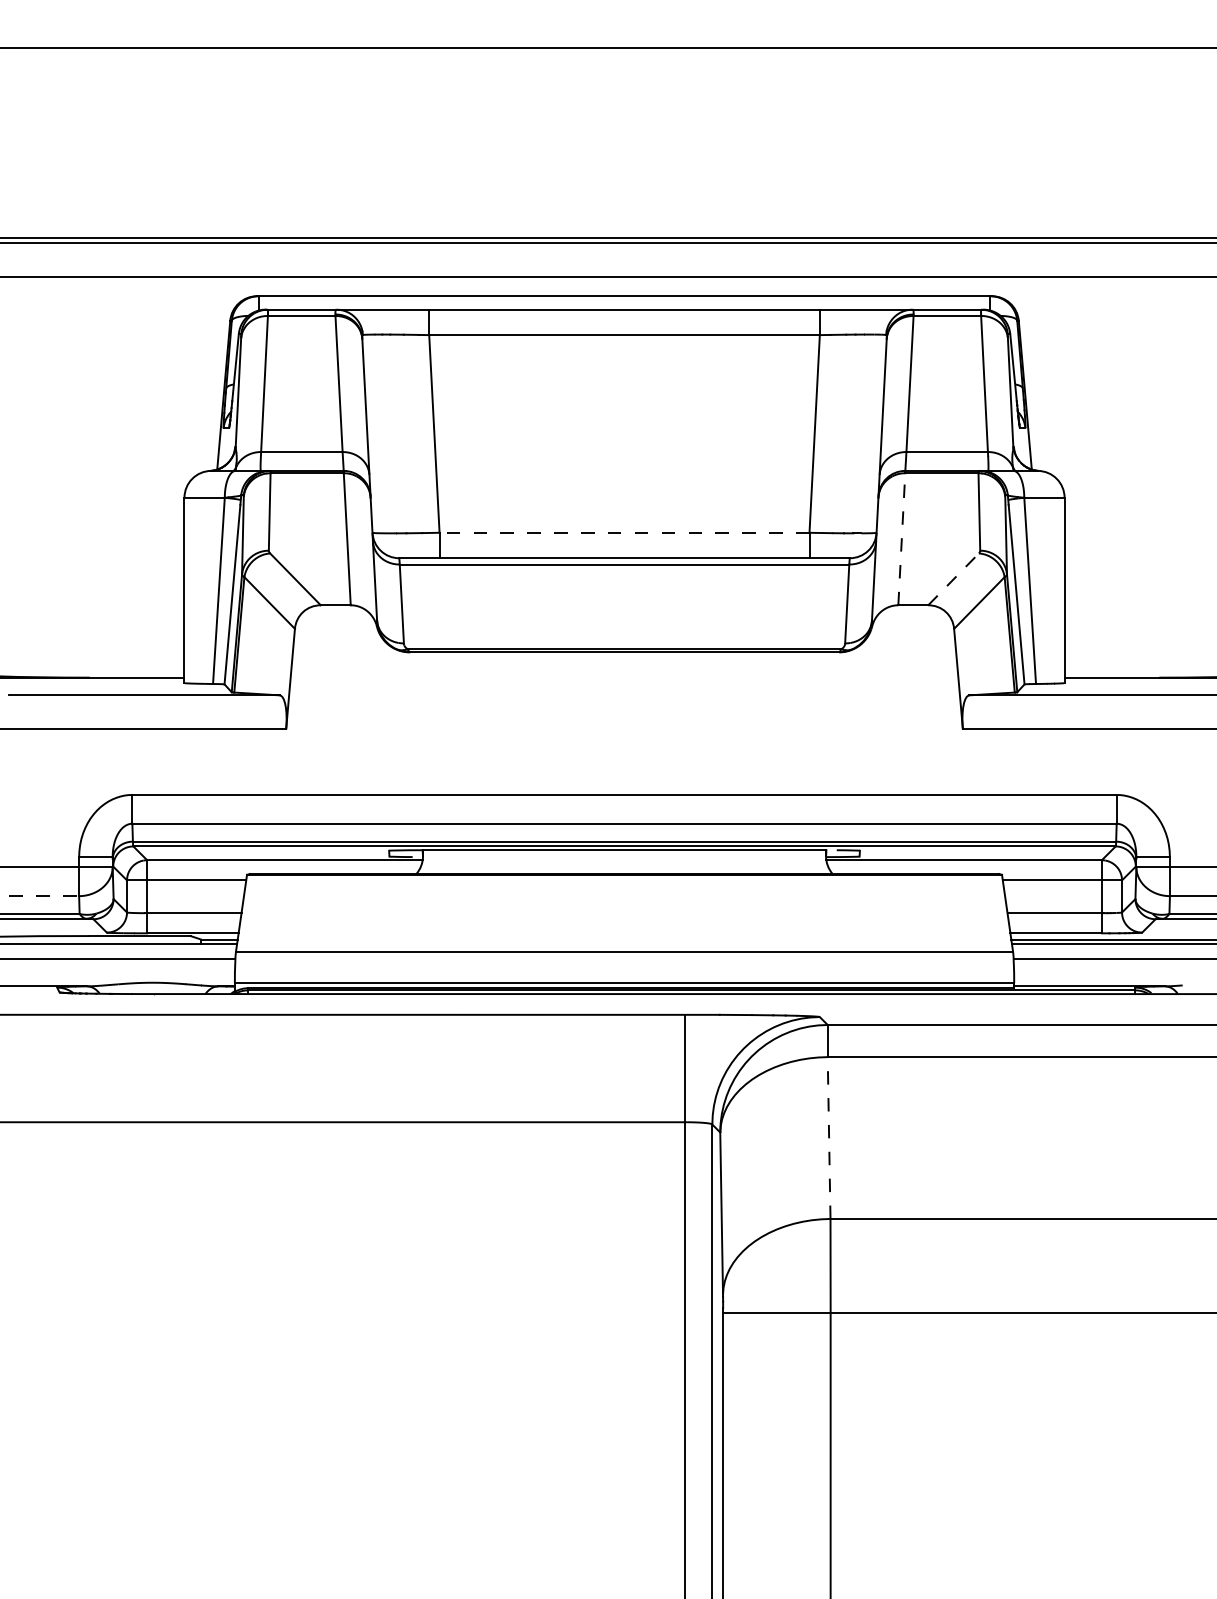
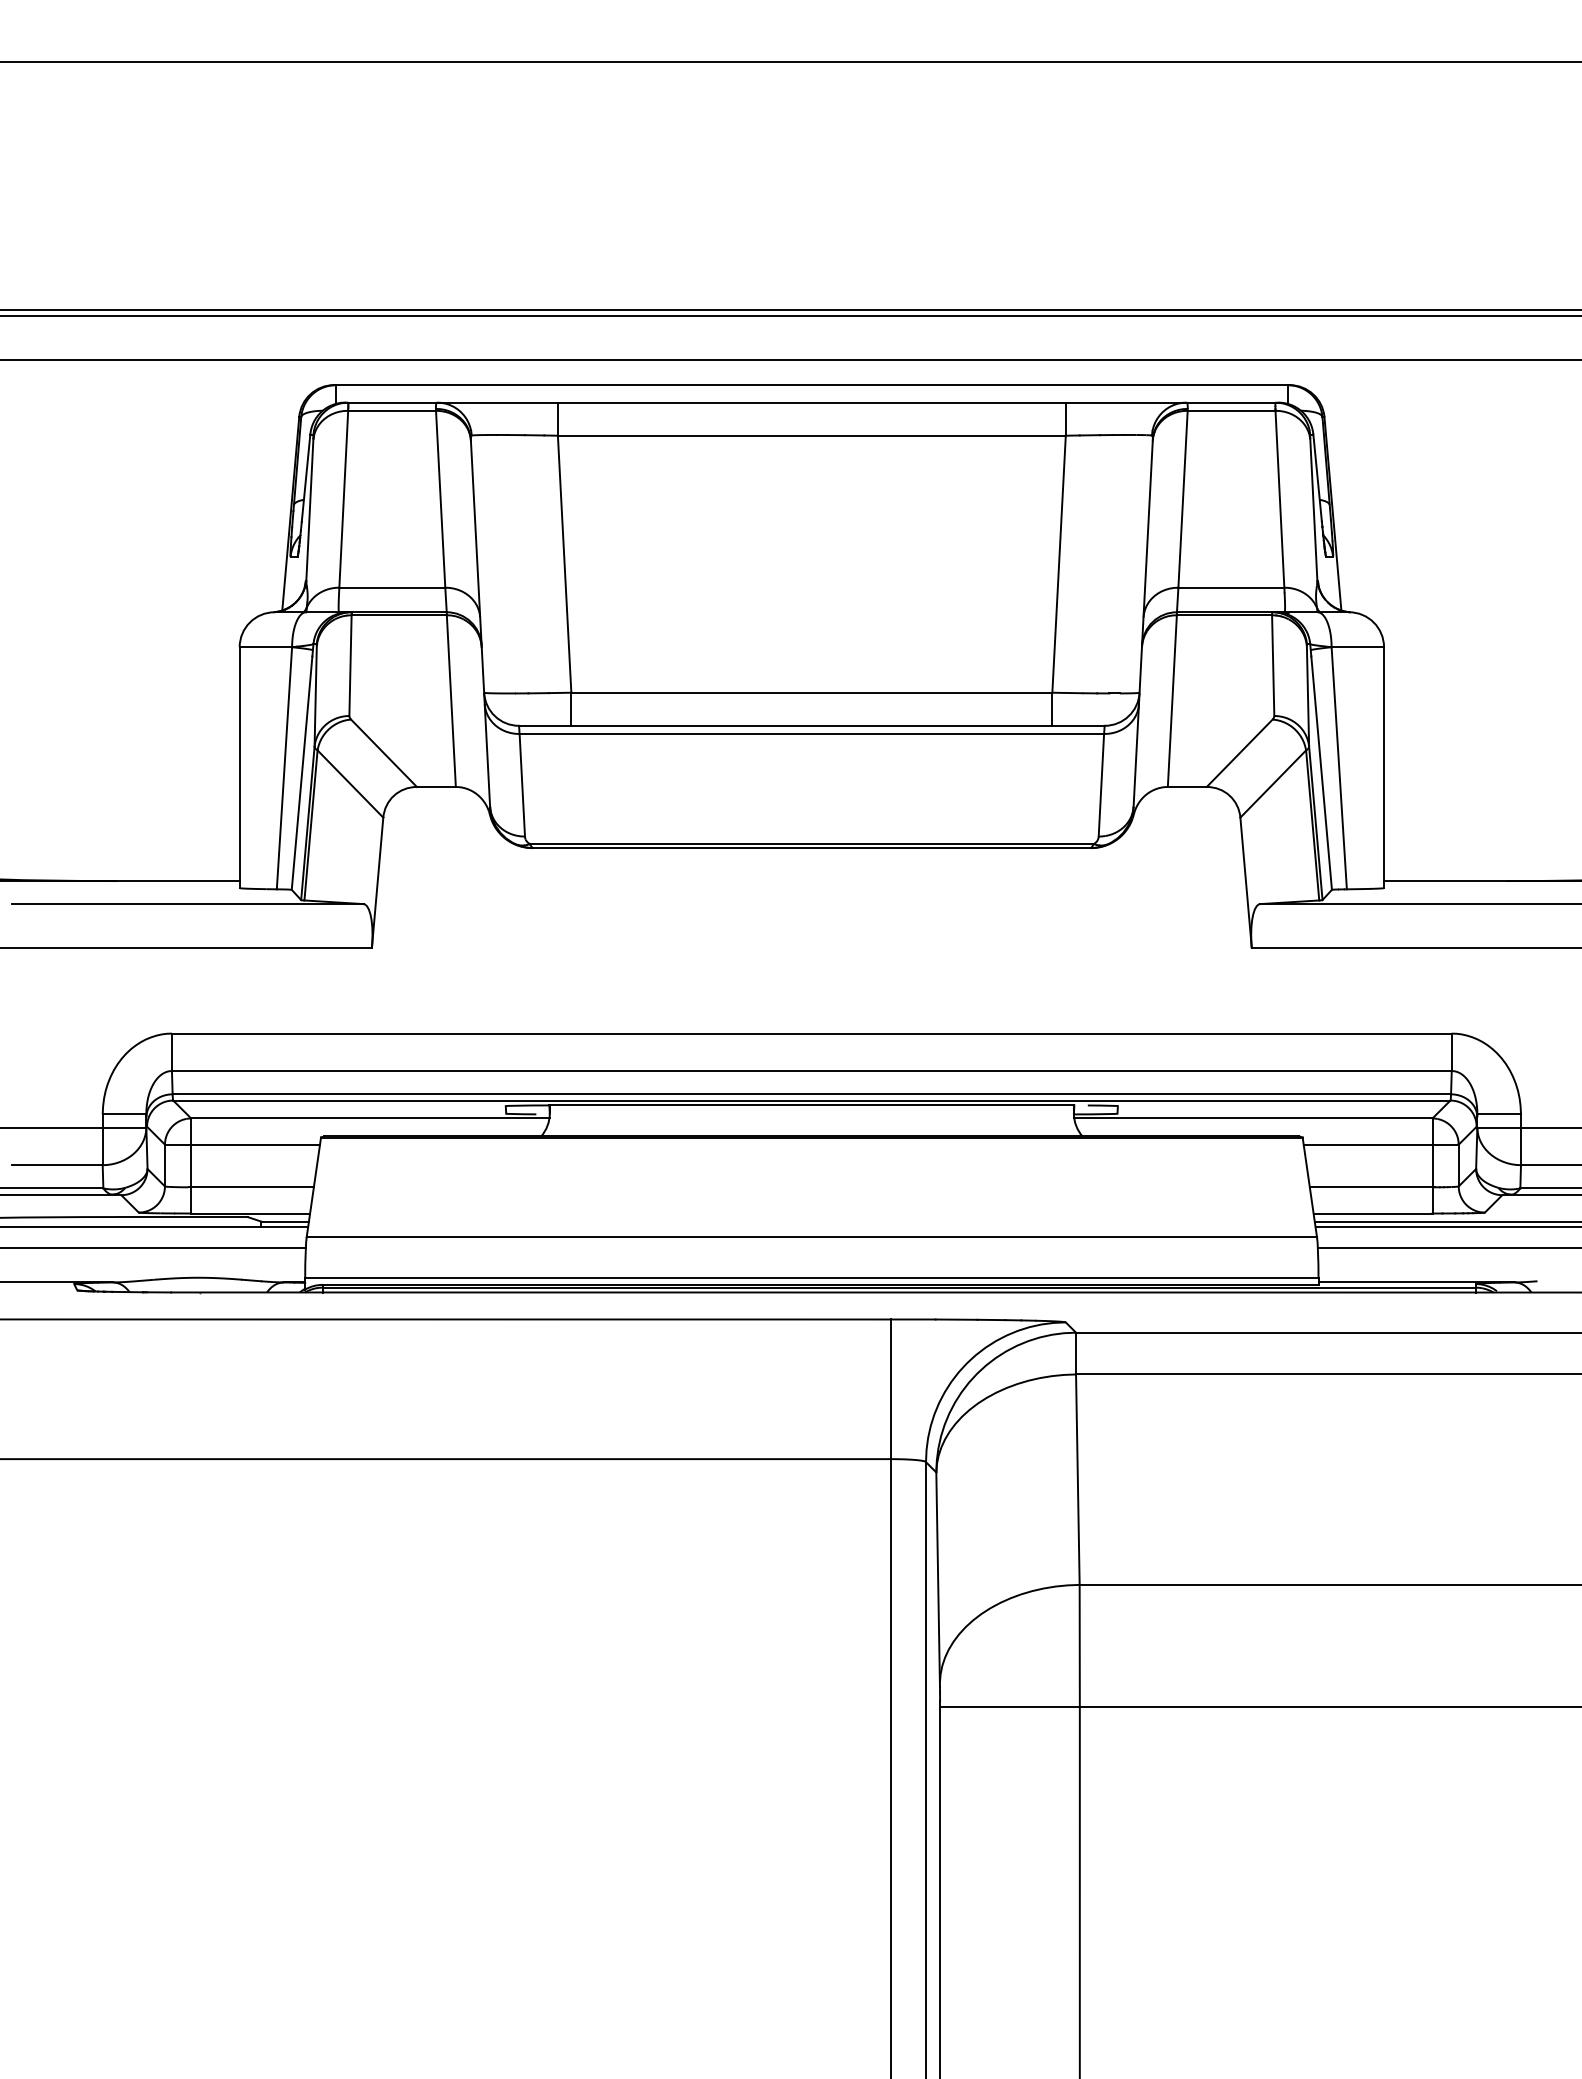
line: (624, 532) -> (811, 692), dashed -> solid
line: (901, 539) -> (1172, 701), dashed -> solid
line: (954, 578) -> (1240, 752), dashed -> solid
line: (44, 896) -> (57, 1165), dashed -> solid
line: (828, 1137) -> (1077, 1479), dashed -> solid

